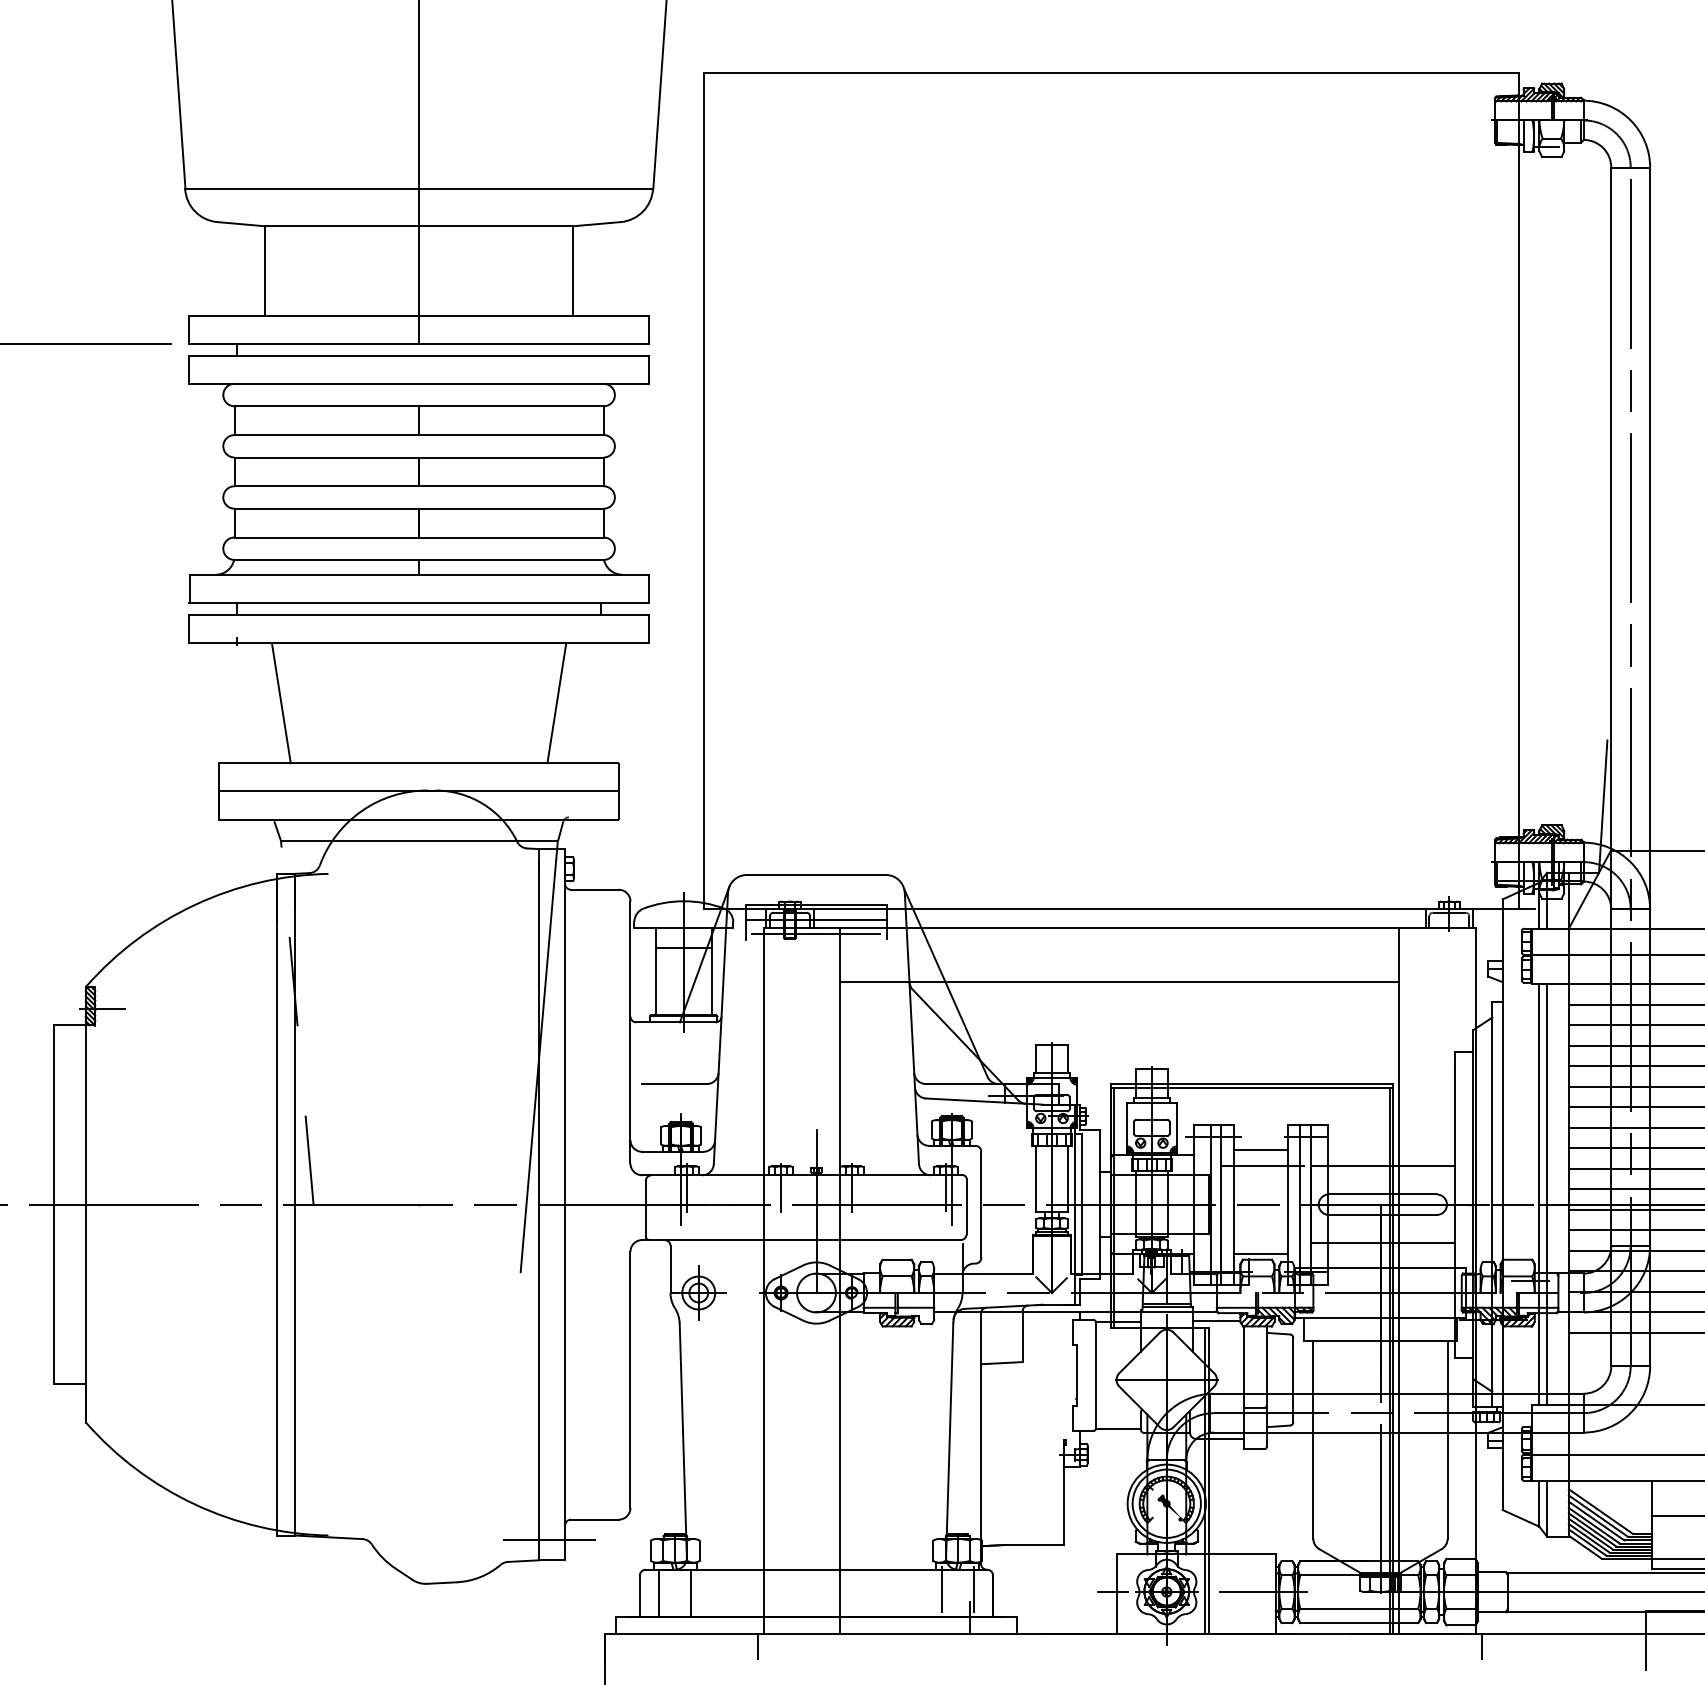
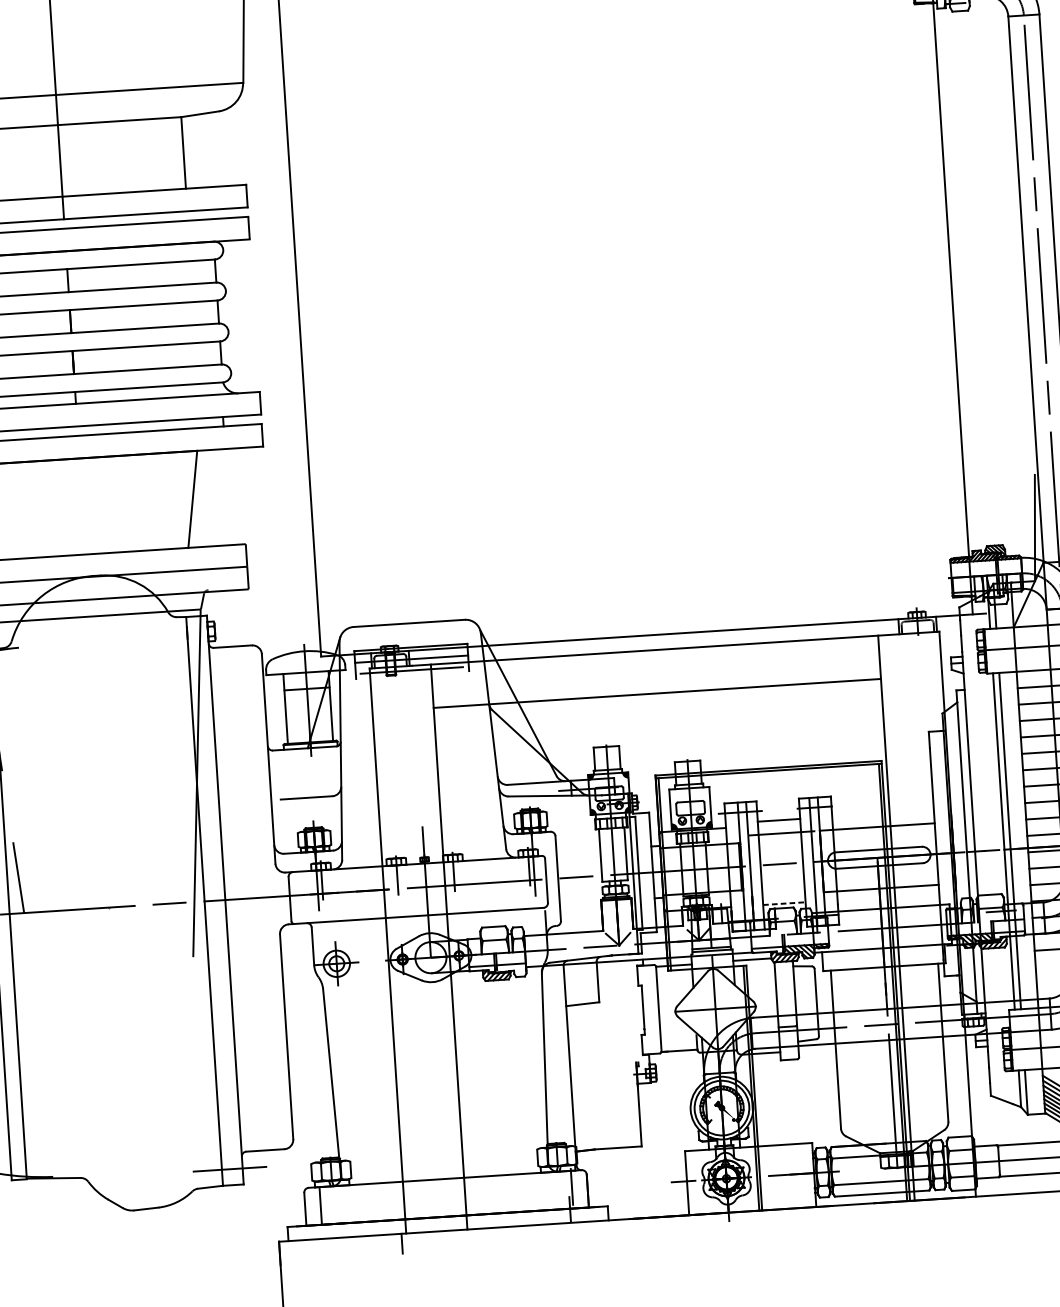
line: (1260, 1254) -> (784, 903), solid -> dashed
line: (941, 1589) -> (546, 1188), removed
line: (691, 1592) -> (346, 1203), removed
line: (1481, 1646) -> (981, 1205), removed

